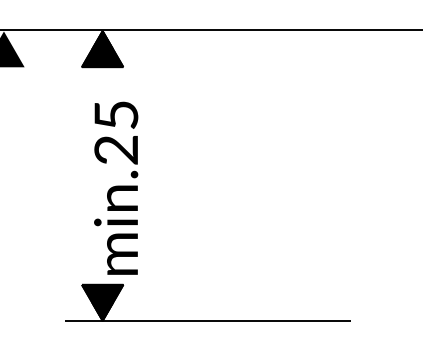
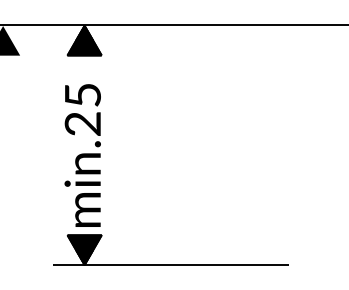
text: (115, 188) -> (82, 155), moved

